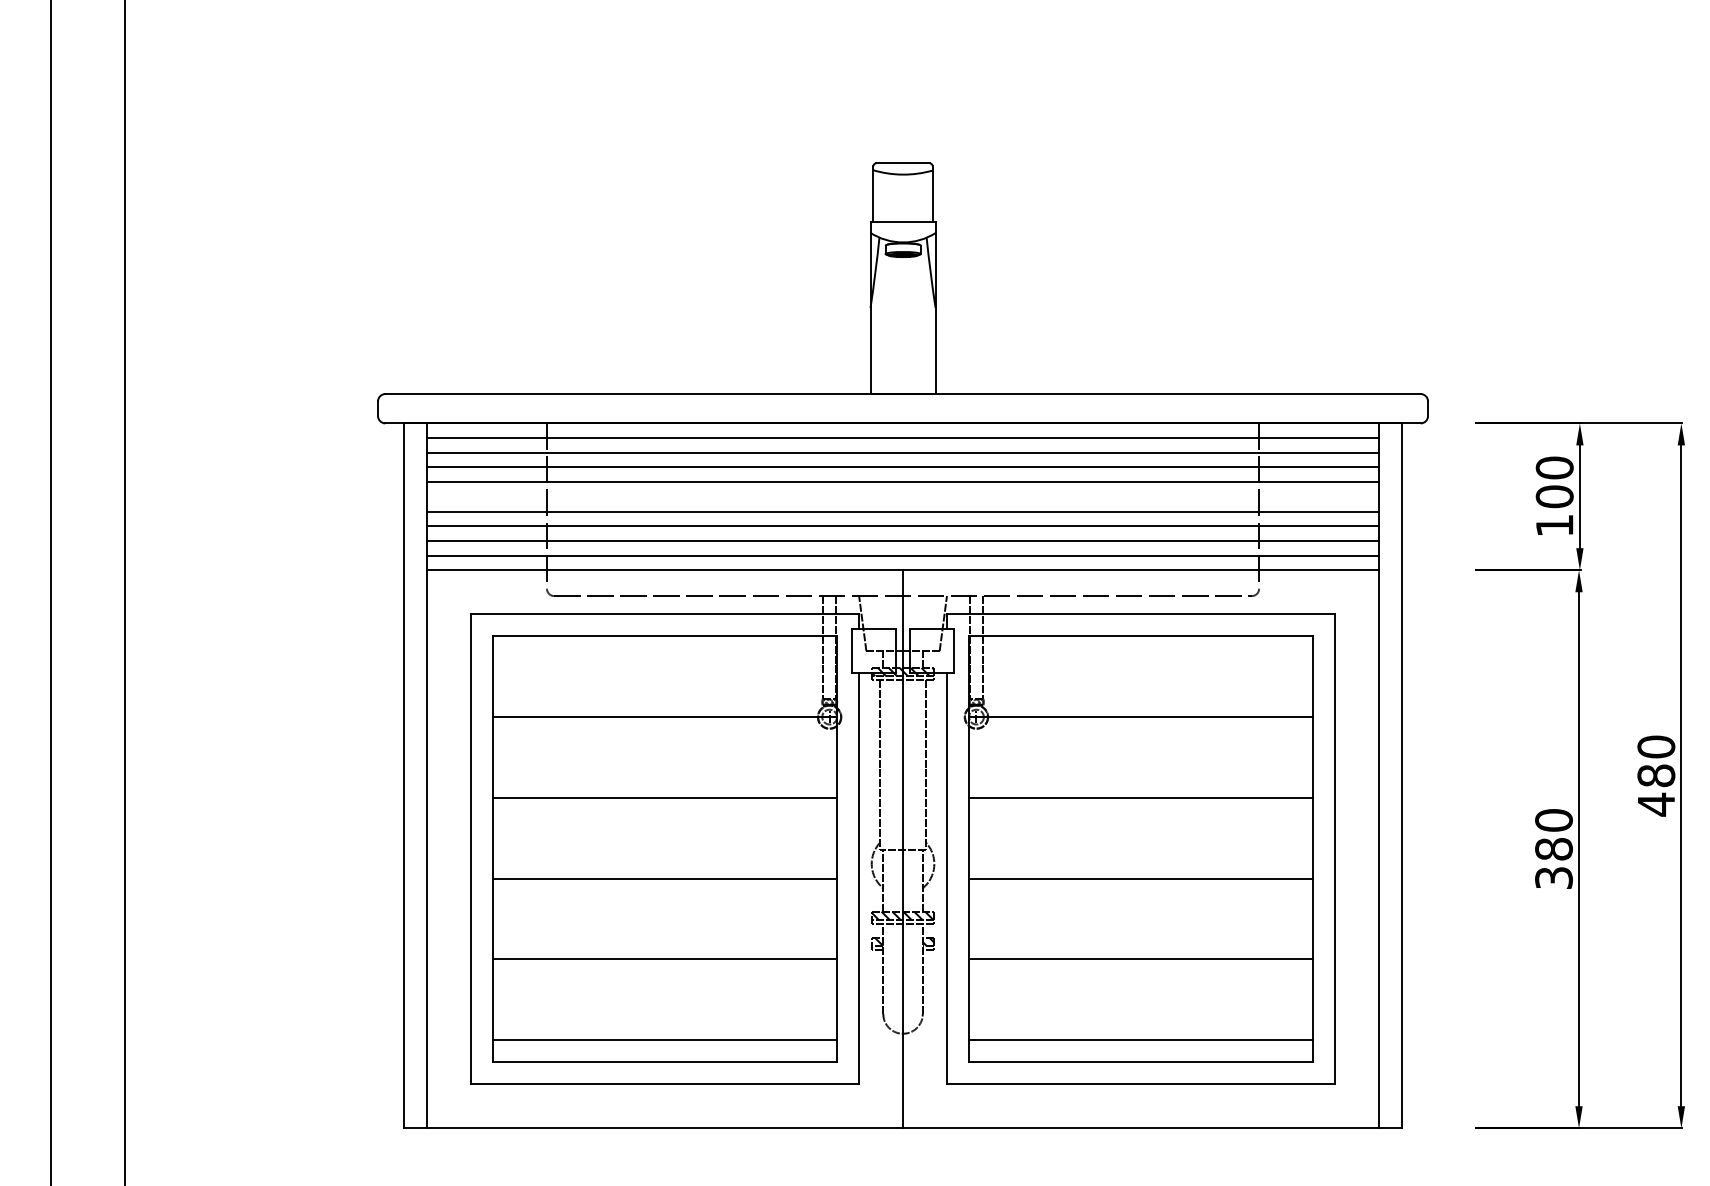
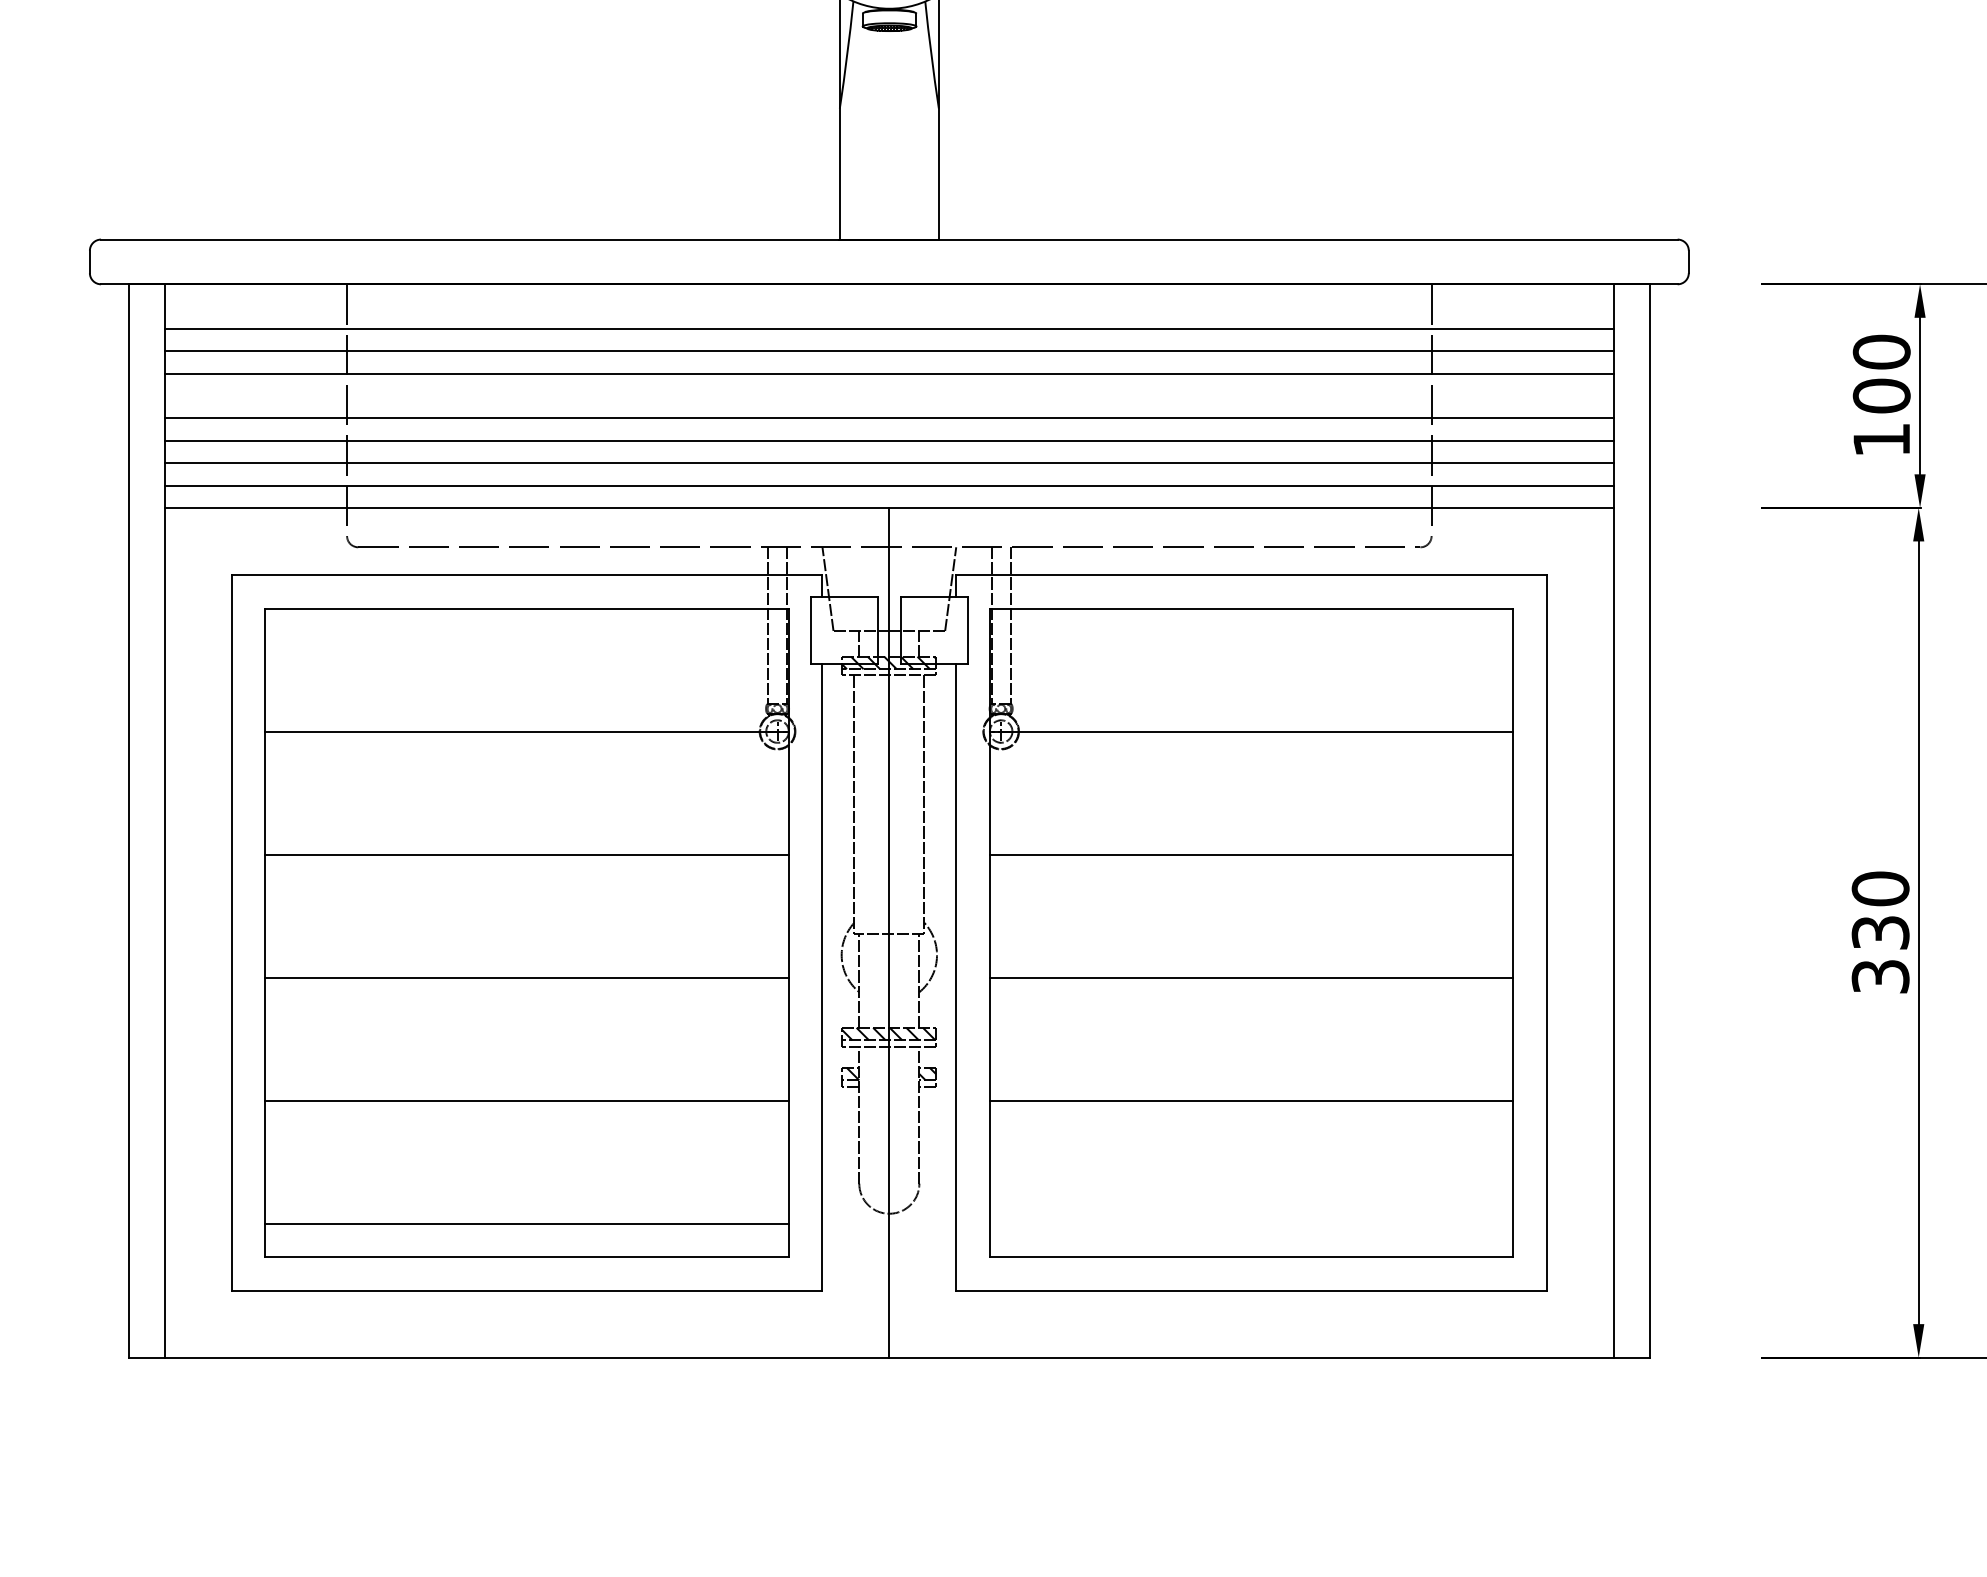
line: (902, 438) -> (888, 307), removed
text: (1553, 849) -> (1879, 933), 380 -> 330
line: (1140, 1040) -> (1250, 1224), removed

